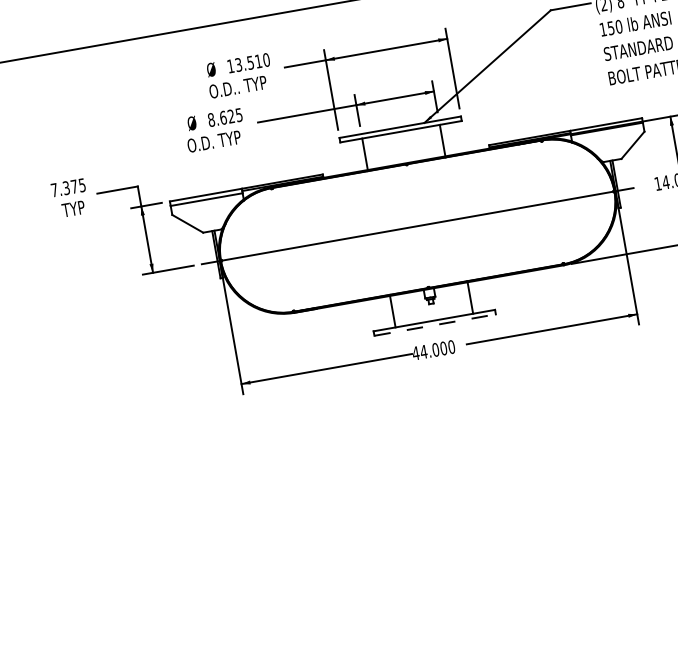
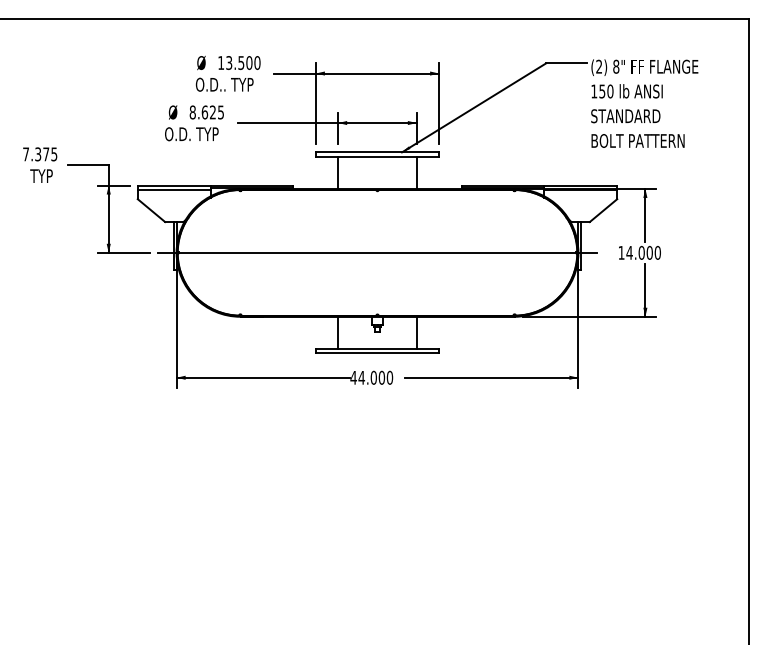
text: (258, 60) -> (249, 62), 13.510 -> 13.500
line: (435, 325) -> (377, 353), dashed -> solid

